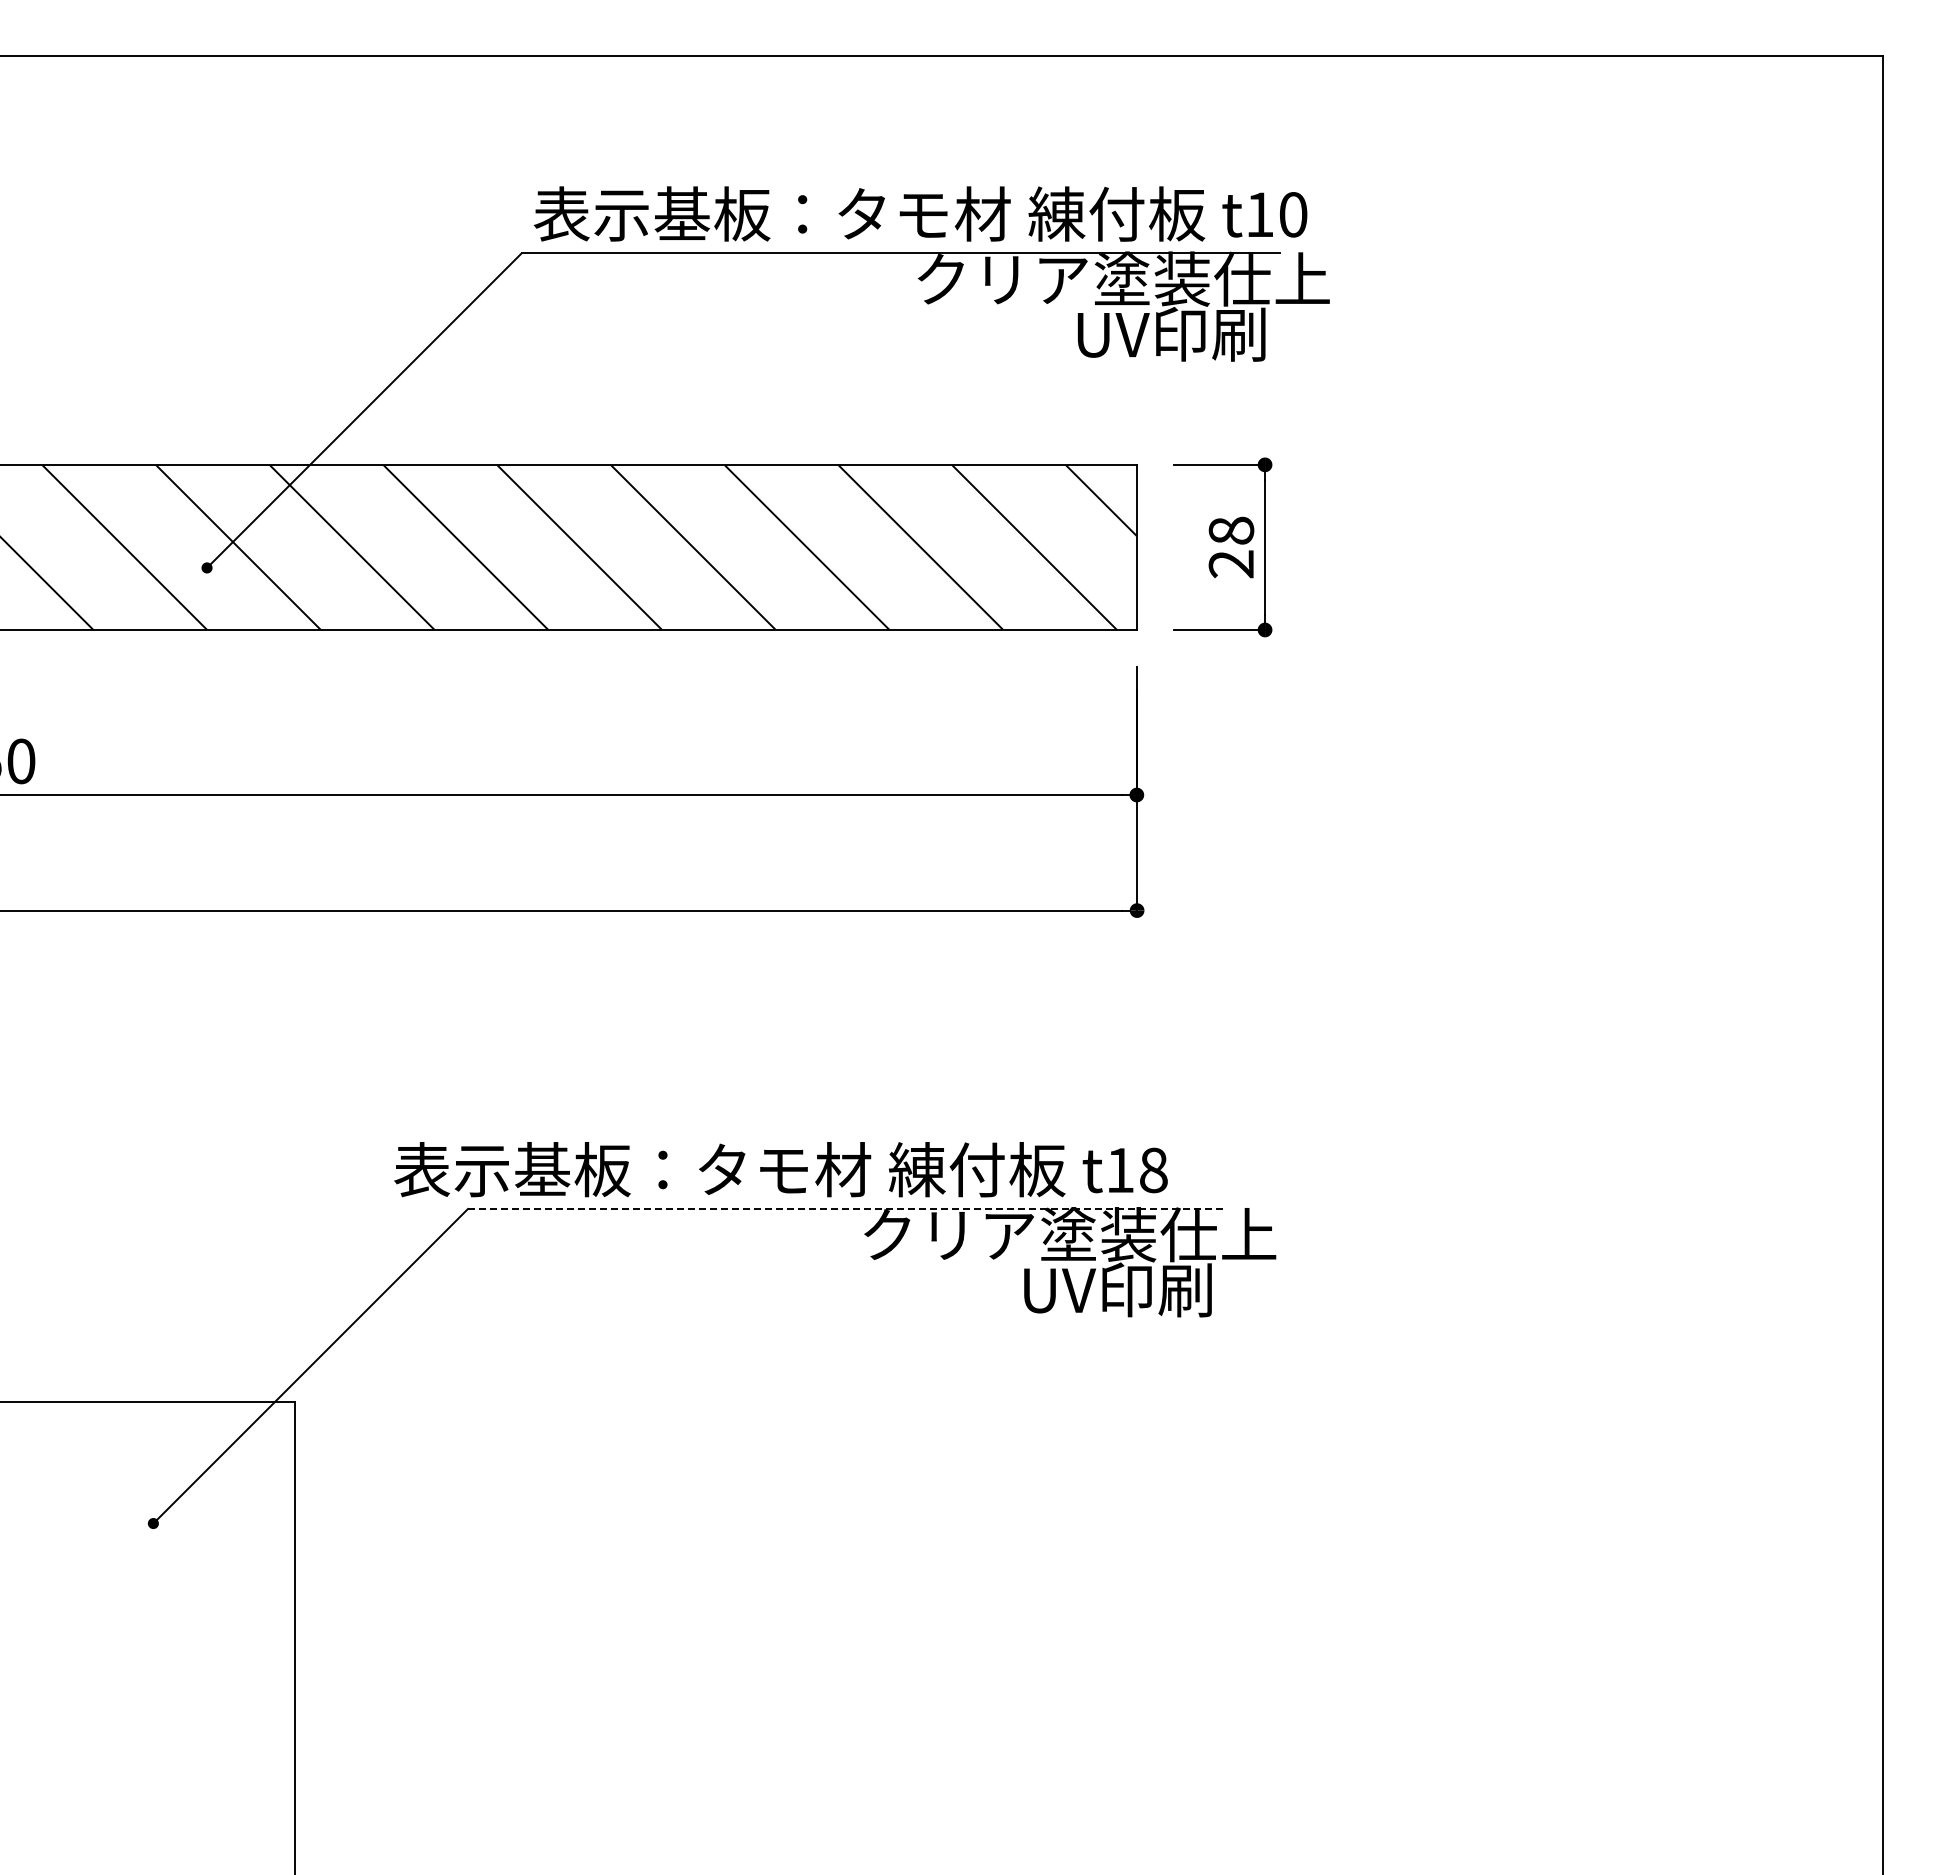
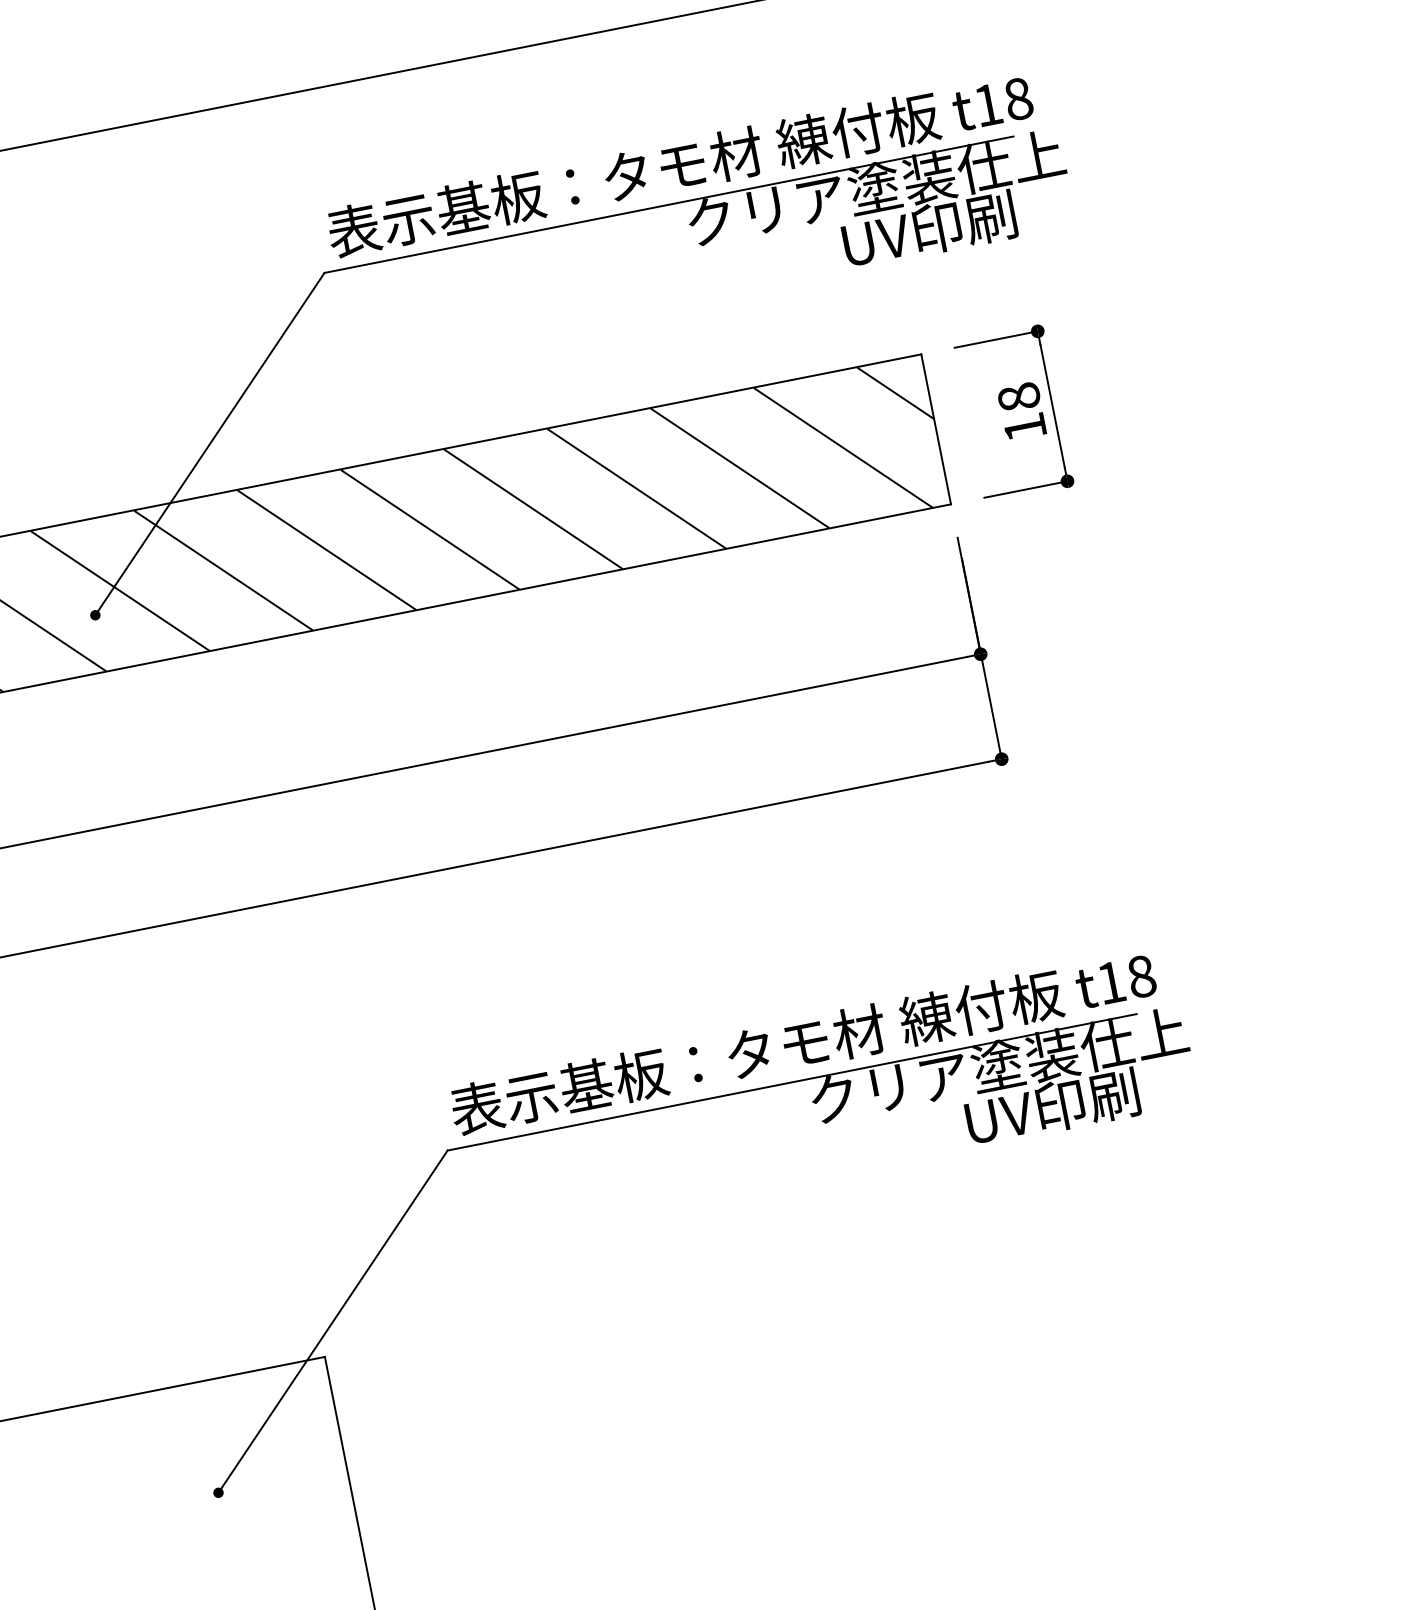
text: (1293, 214) -> (1018, 98), t10 -> t18
text: (1230, 564) -> (1024, 428), 28 -> 18
text: (780, 1169) -> (802, 1043), moved
line: (847, 1208) -> (792, 1081), dashed -> solid

